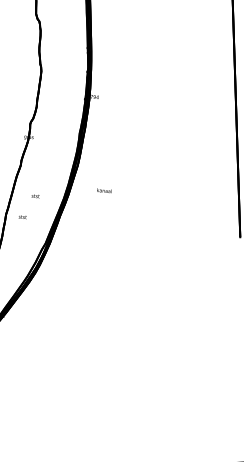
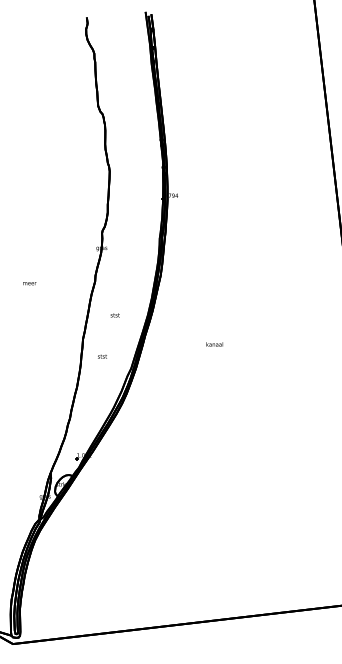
text: (104, 190) -> (214, 344), moved
text: (22, 217) -> (102, 356), moved

